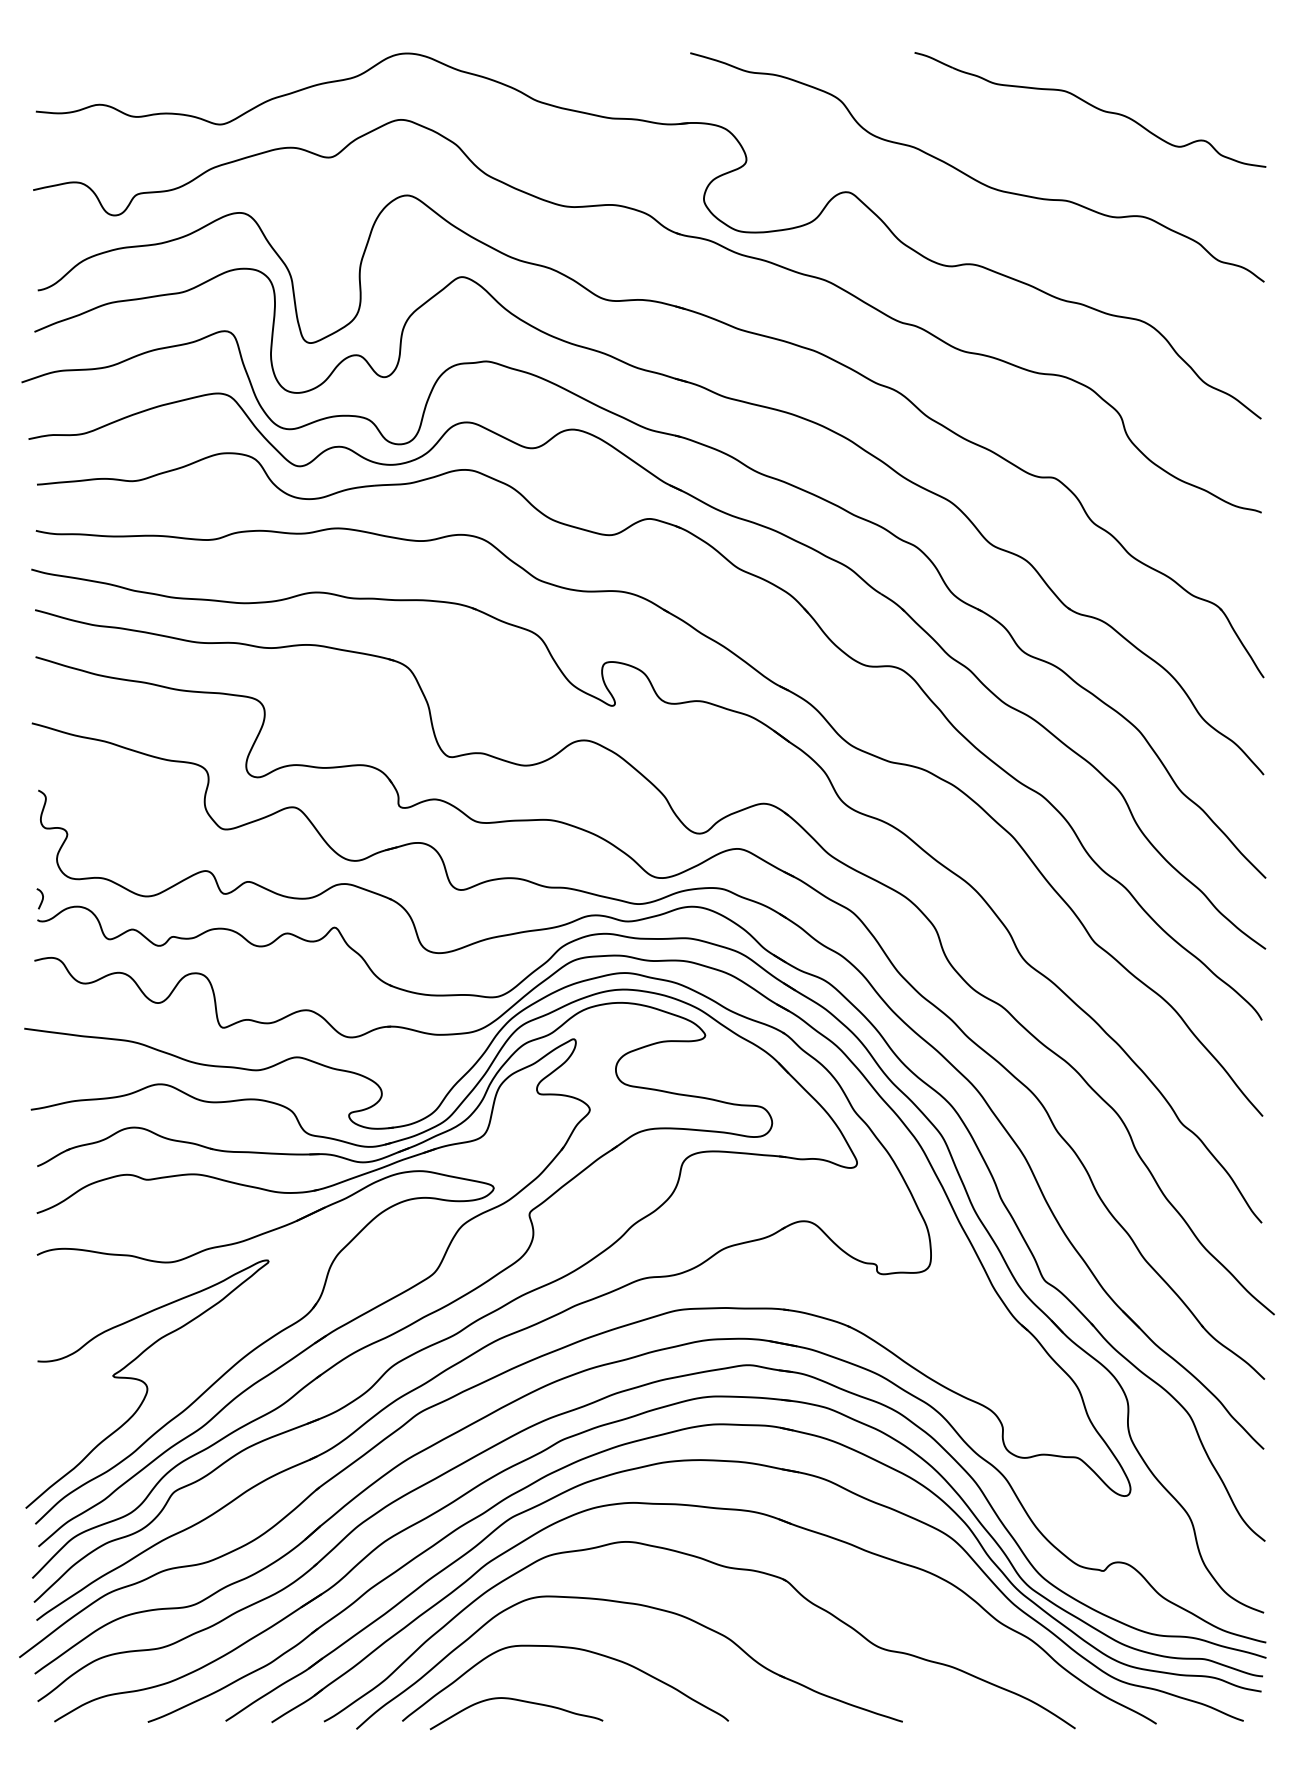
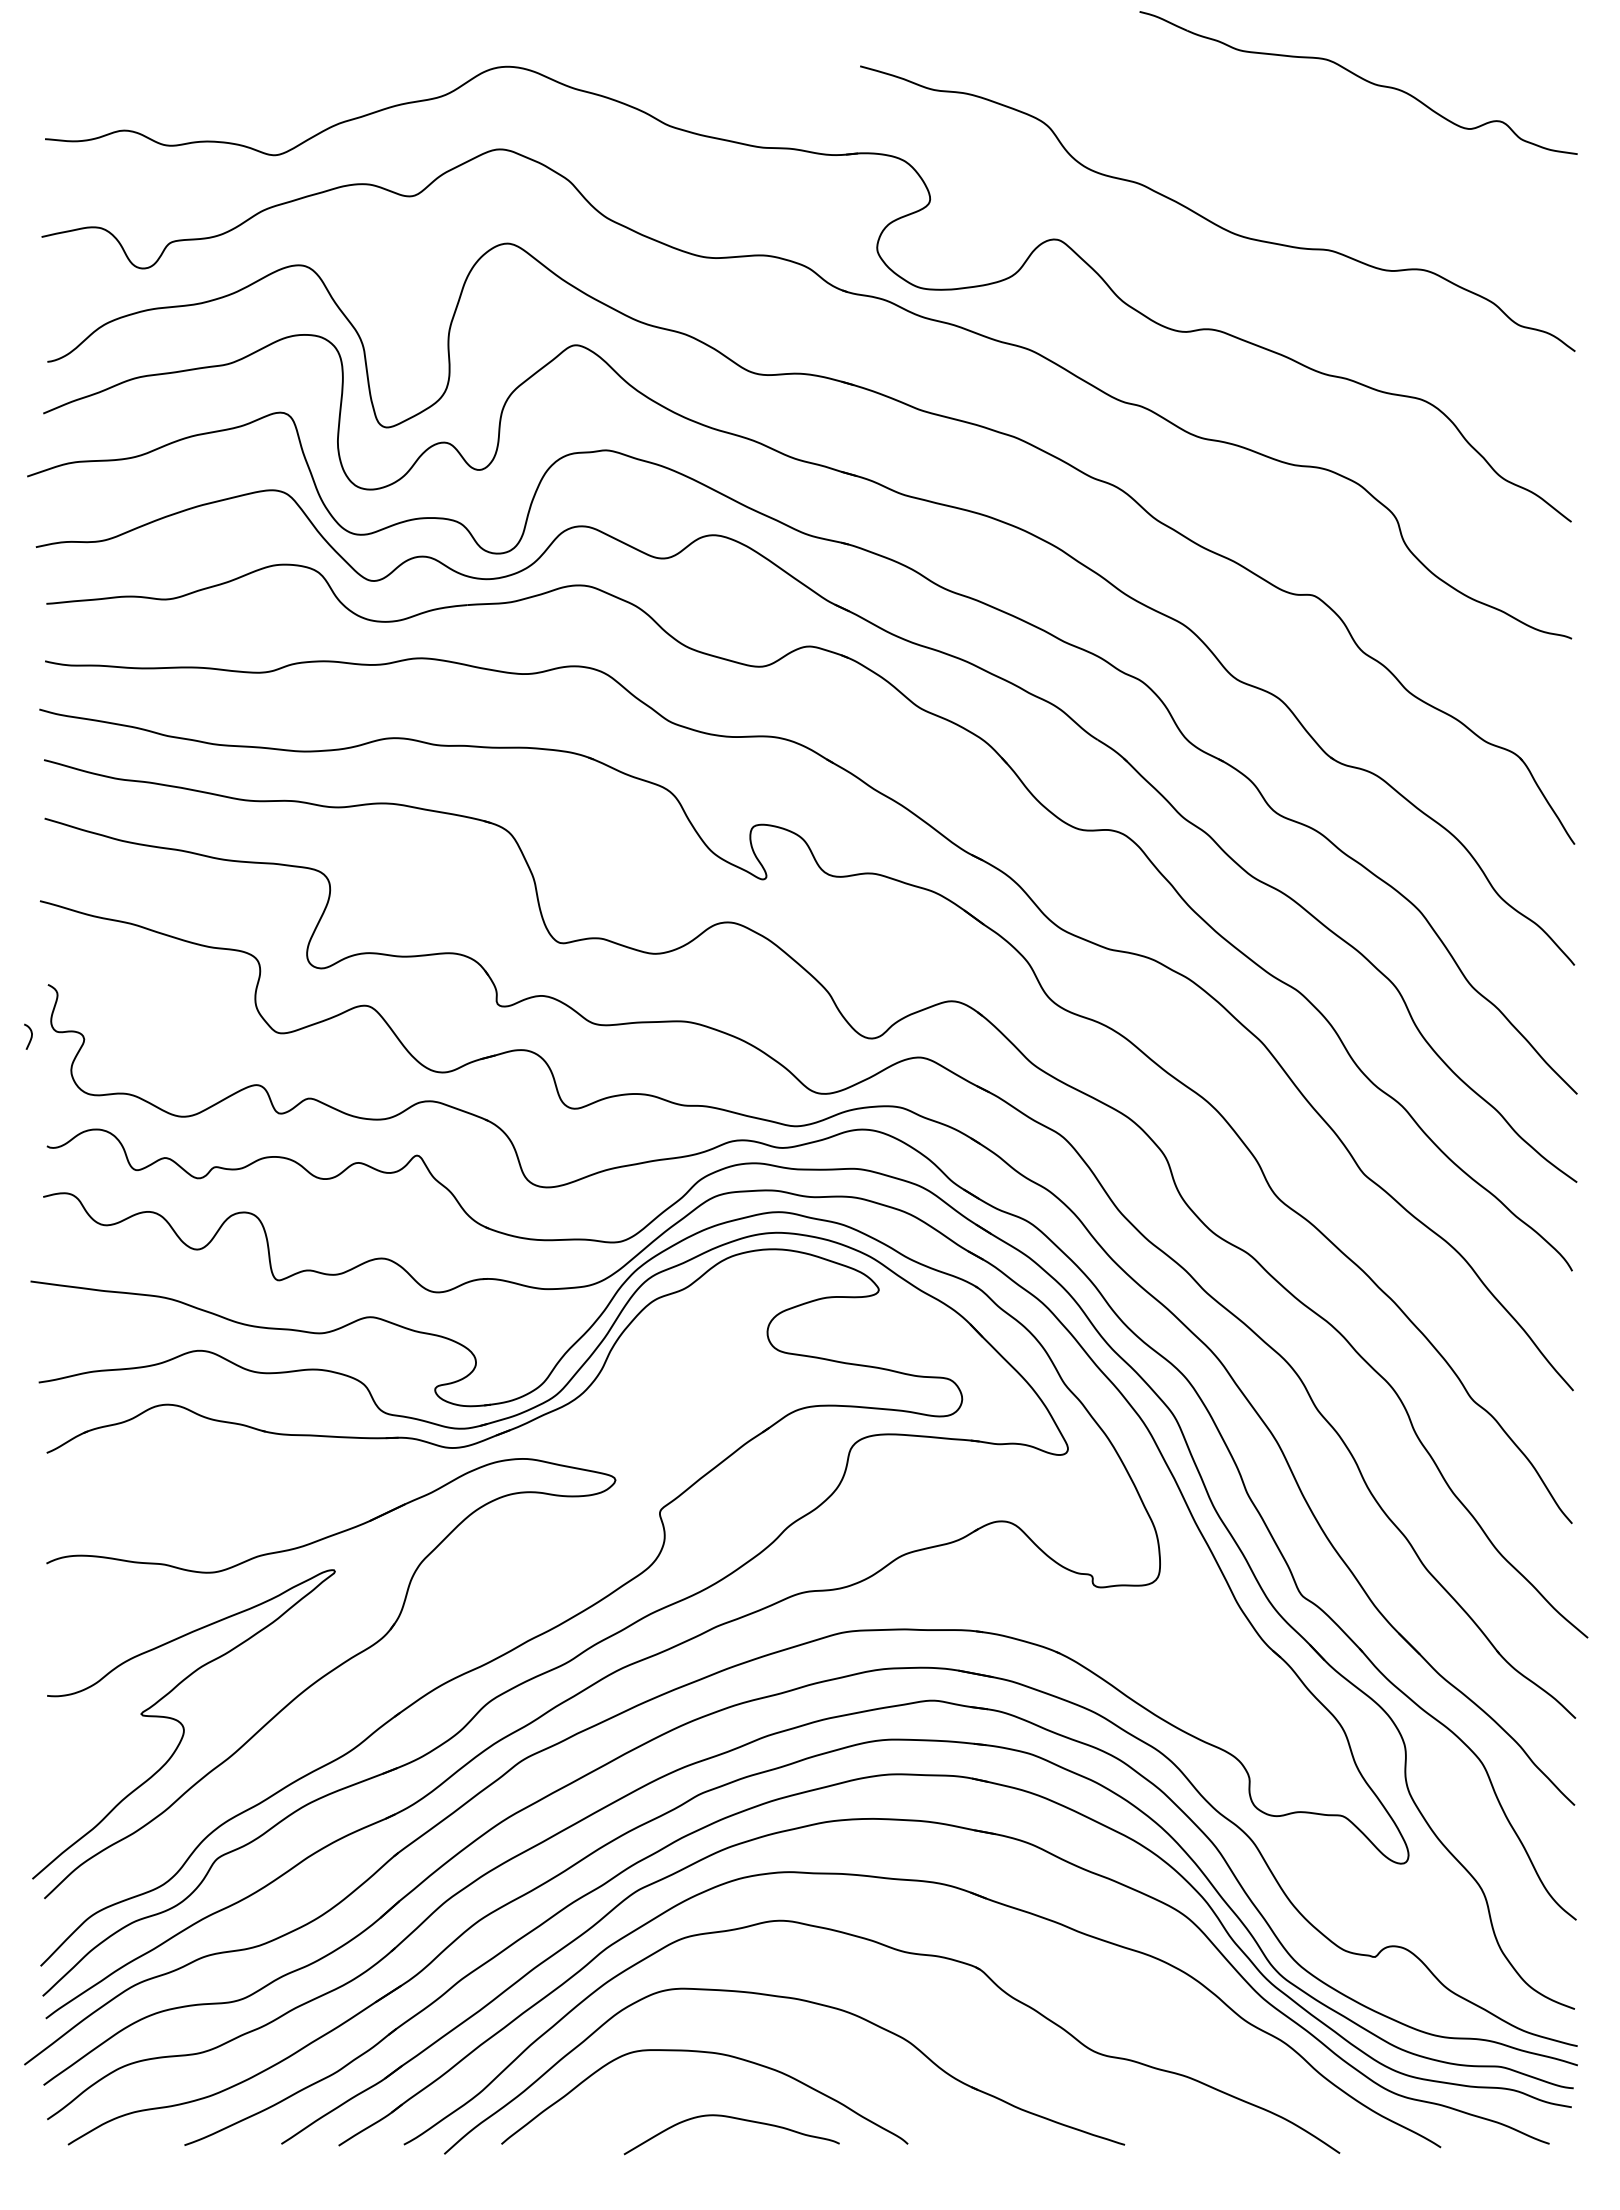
part: (1090, 109) -> (1358, 82), moved
curve: (41, 898) -> (30, 1036), moved
part: (336, 1328) -> (419, 1654), removed
curve: (519, 1701) -> (735, 2119), moved

